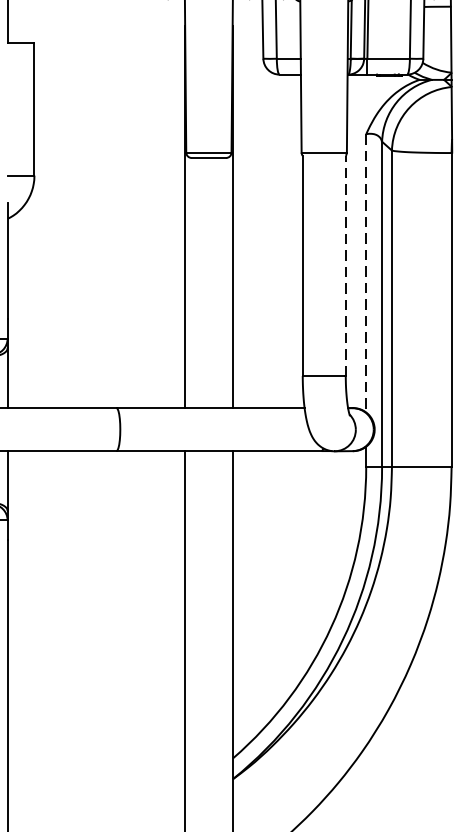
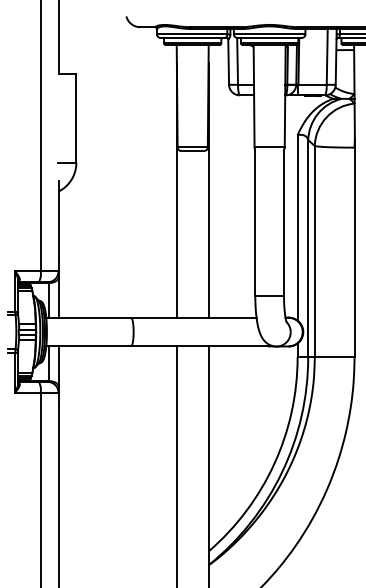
line: (346, 265) -> (284, 222), dashed -> solid
line: (366, 272) -> (297, 227), dashed -> solid

